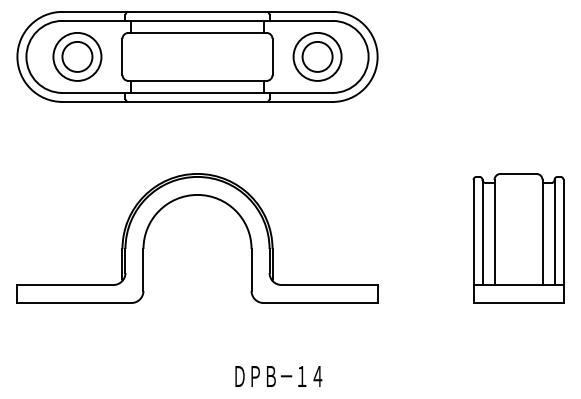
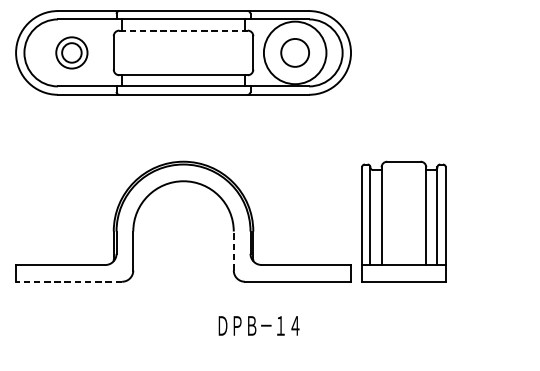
line: (198, 32) -> (184, 30), solid -> dashed
part: (77, 56) -> (71, 52), size x0.7
circle: (317, 56) -> (295, 52), size x1.4
part: (518, 238) -> (403, 221), moved
line: (251, 269) -> (233, 250), solid -> dashed
line: (73, 303) -> (68, 282), solid -> dashed
text: (278, 376) -> (258, 325), moved

